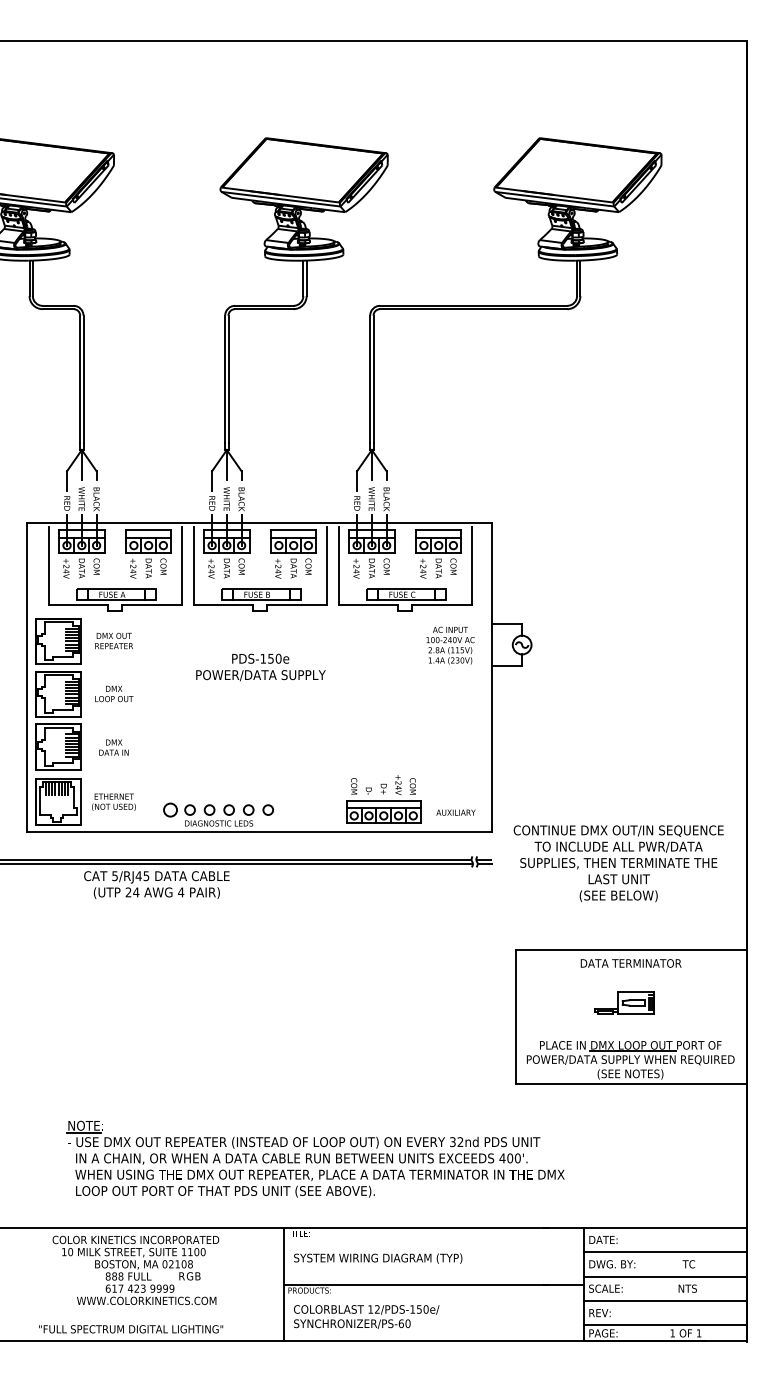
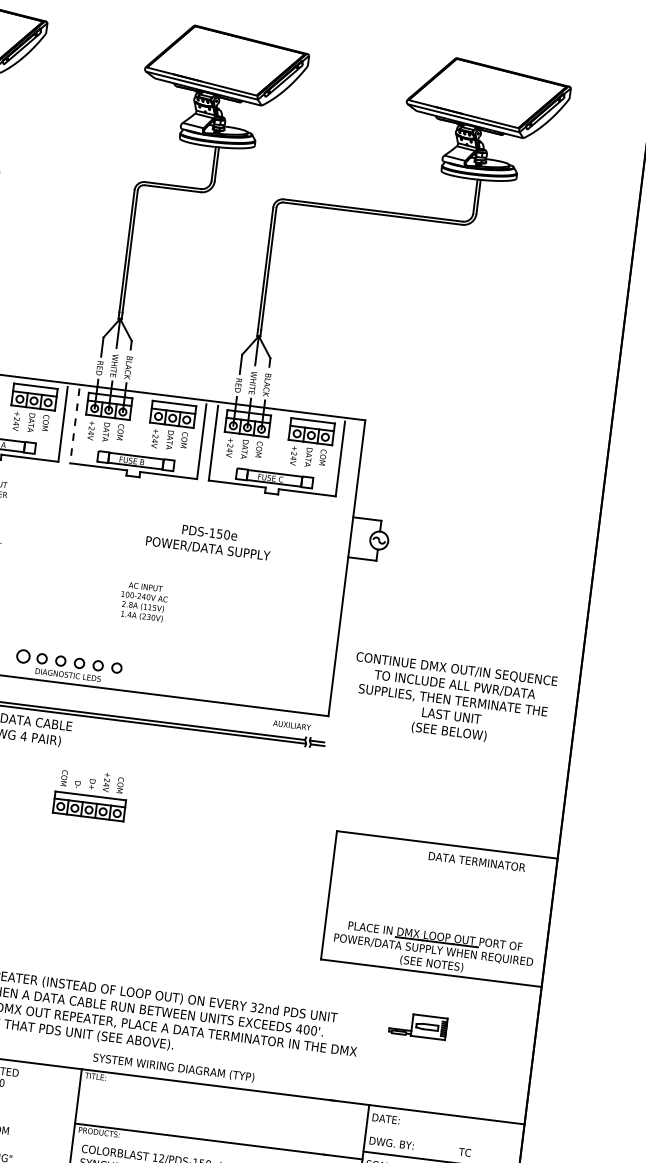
line: (193, 566) -> (74, 426), solid -> dashed
text: (450, 645) -> (143, 601), moved
text: (260, 667) -> (208, 541), moved
part: (383, 799) -> (90, 794), moved
text: (455, 812) -> (291, 725), moved
text: (618, 863) -> (452, 700), moved
text: (630, 963) -> (476, 861), moved
part: (624, 1002) -> (418, 1025), moved
line: (665, 1252) -> (443, 1138), removed
text: (378, 1258) -> (174, 1067), moved

